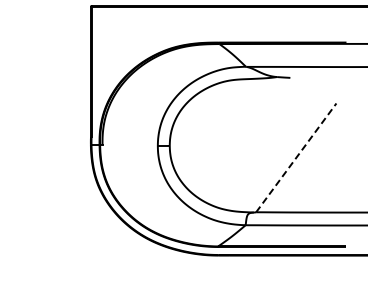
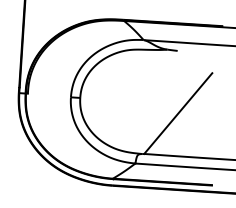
line: (296, 157) -> (178, 113), dashed -> solid

